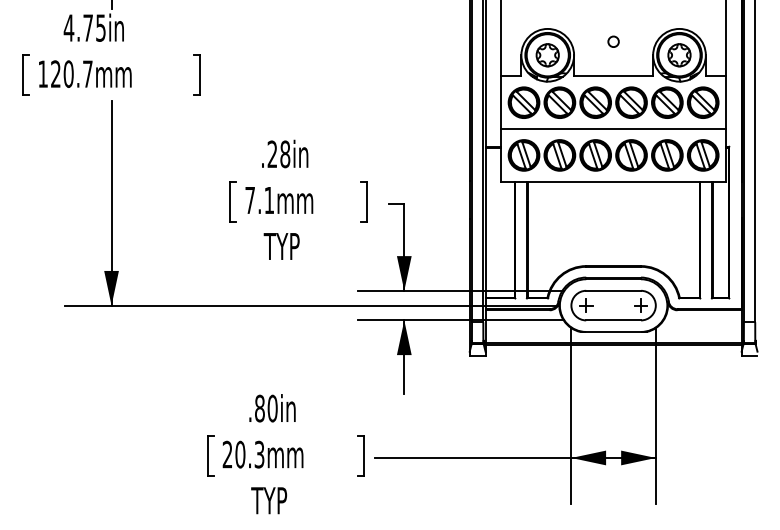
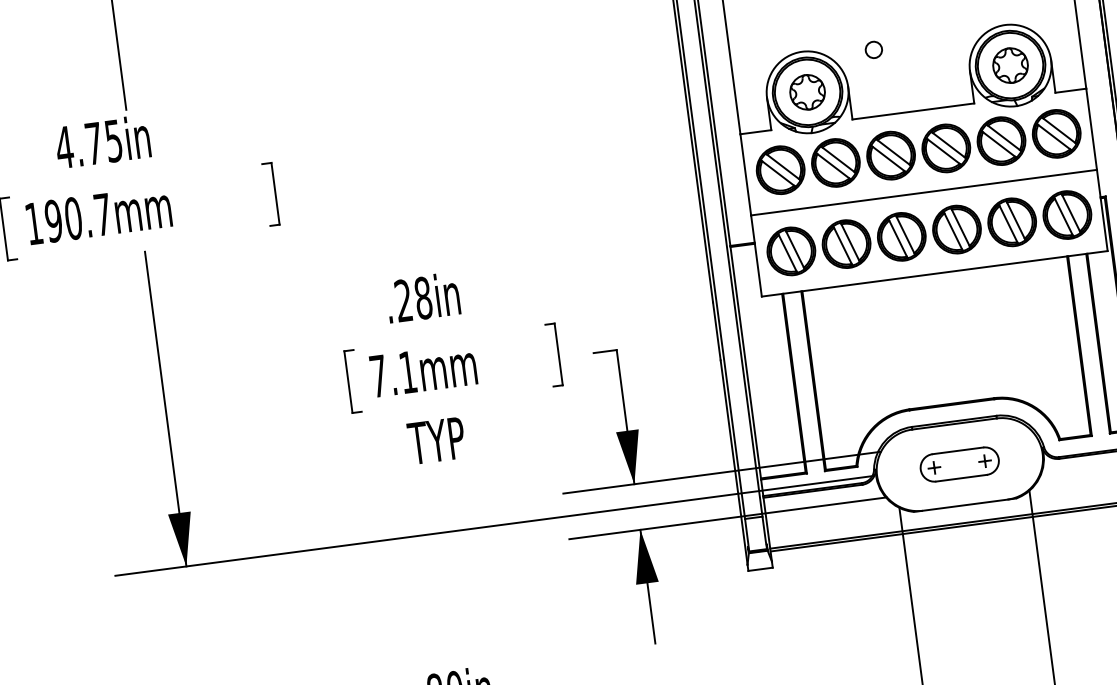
circle: (613, 41) -> (873, 49), moved
text: (55, 74) -> (53, 221), 120.7mm -> 190.7mm
part: (613, 305) -> (959, 464), size x0.6

